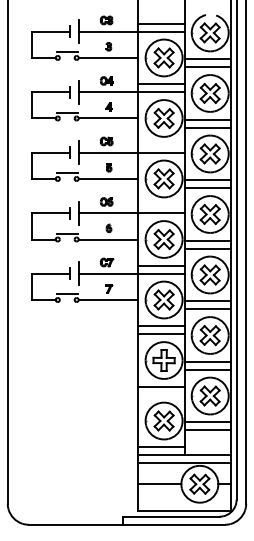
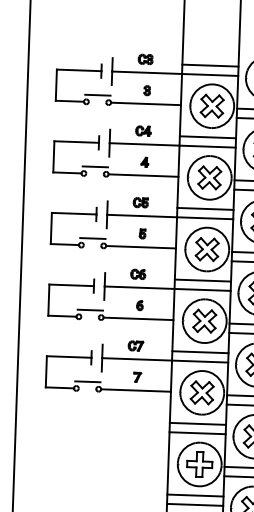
line: (161, 144) -> (205, 208), added
line: (161, 205) -> (203, 280), added
line: (161, 394) -> (195, 504), added

